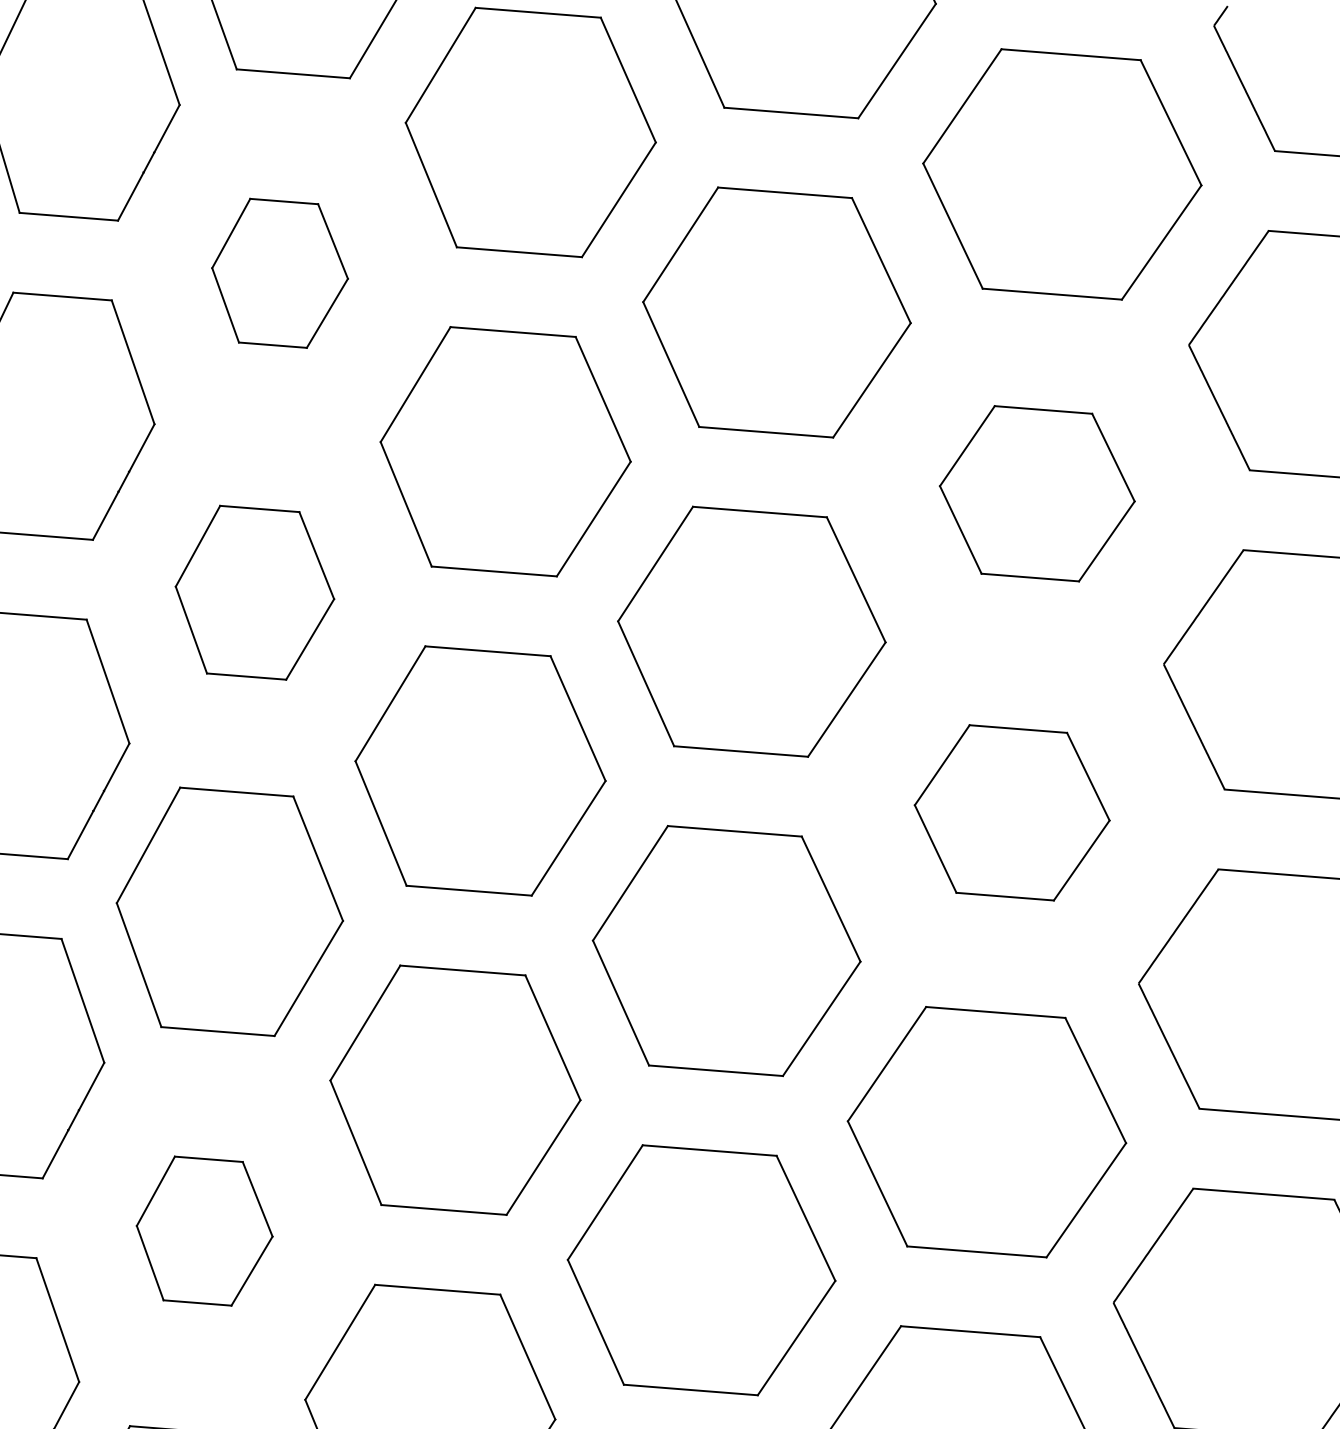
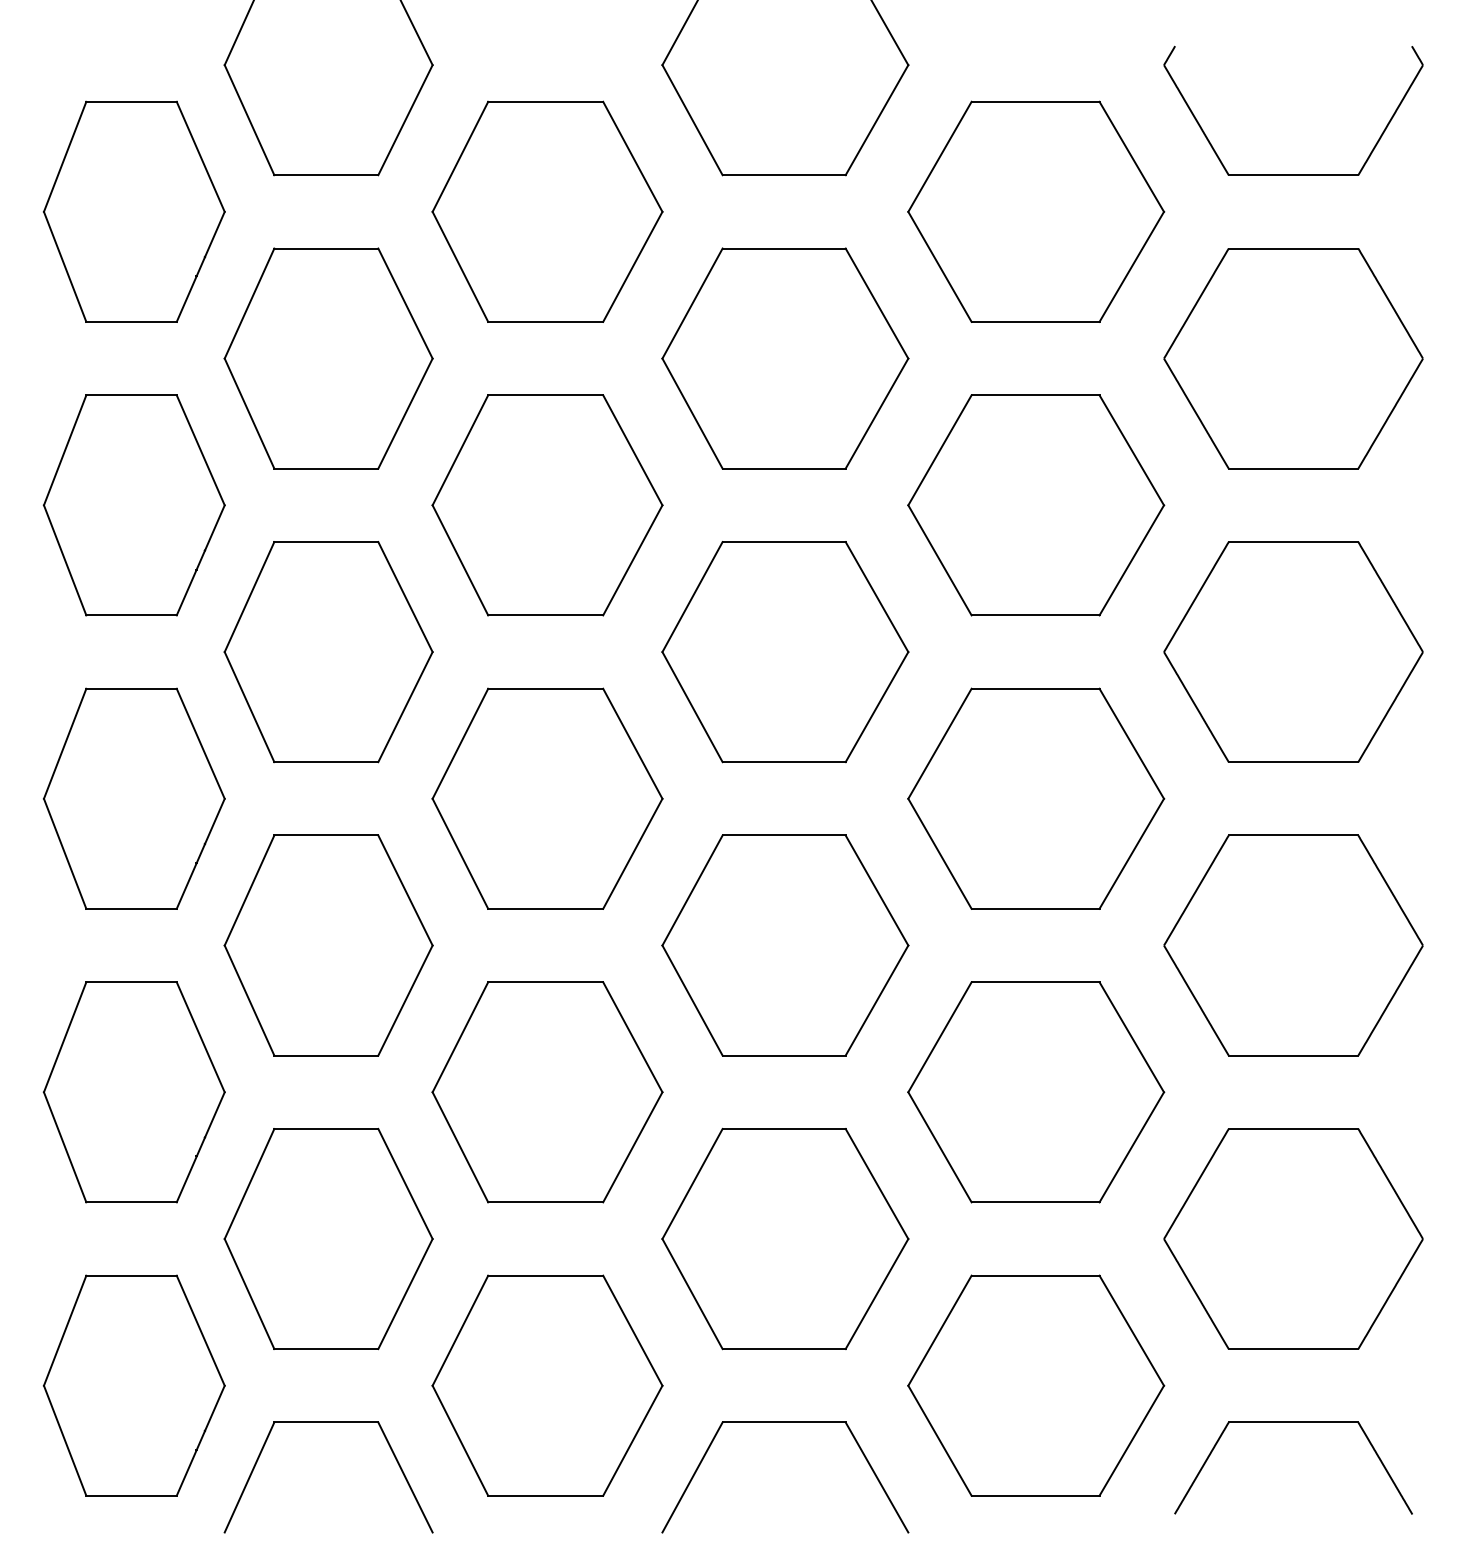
part: (279, 273) -> (328, 358), size x1.67
part: (1037, 493) -> (1036, 505), size x1.43
part: (254, 593) -> (328, 652), size x1.43
part: (1012, 812) -> (1036, 798), size x1.43
part: (204, 1230) -> (328, 1238), size x1.67

